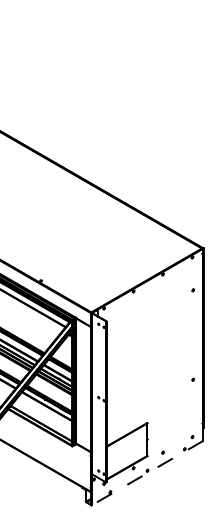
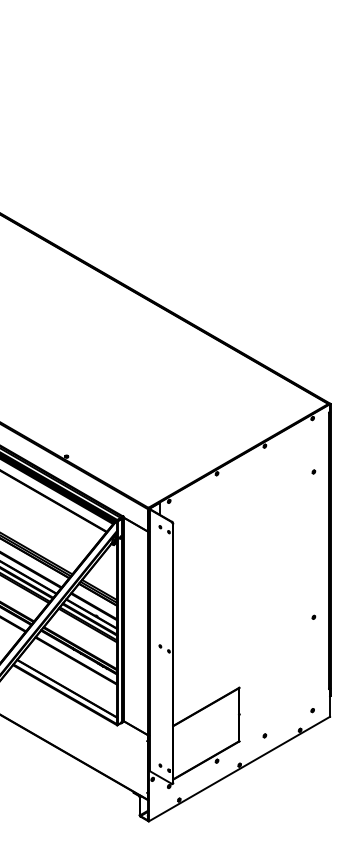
line: (146, 473) -> (237, 769), dashed -> solid

